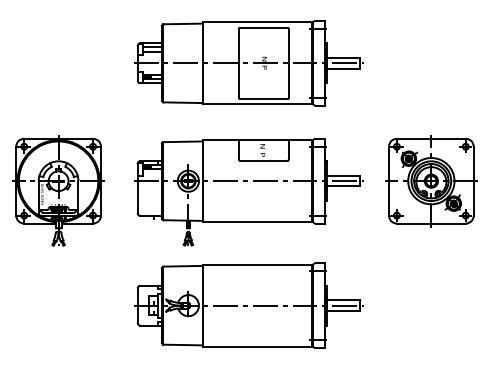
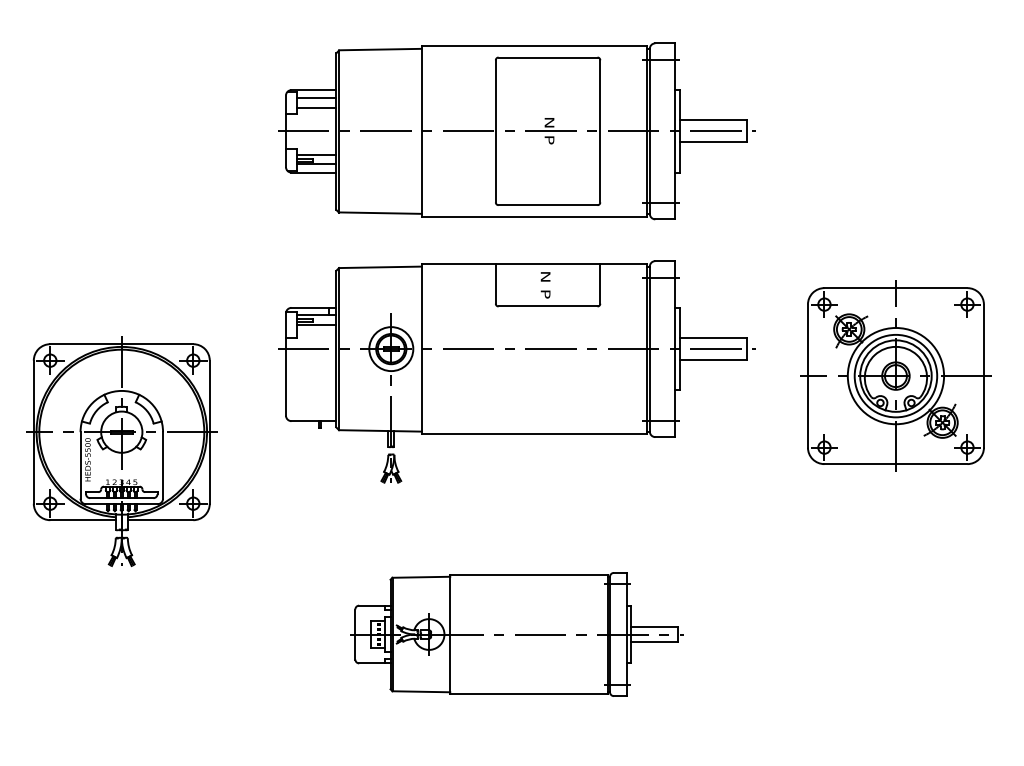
part: (58, 190) -> (121, 451), moved
part: (248, 192) -> (516, 372), moved
part: (248, 305) -> (516, 634), size x0.7

